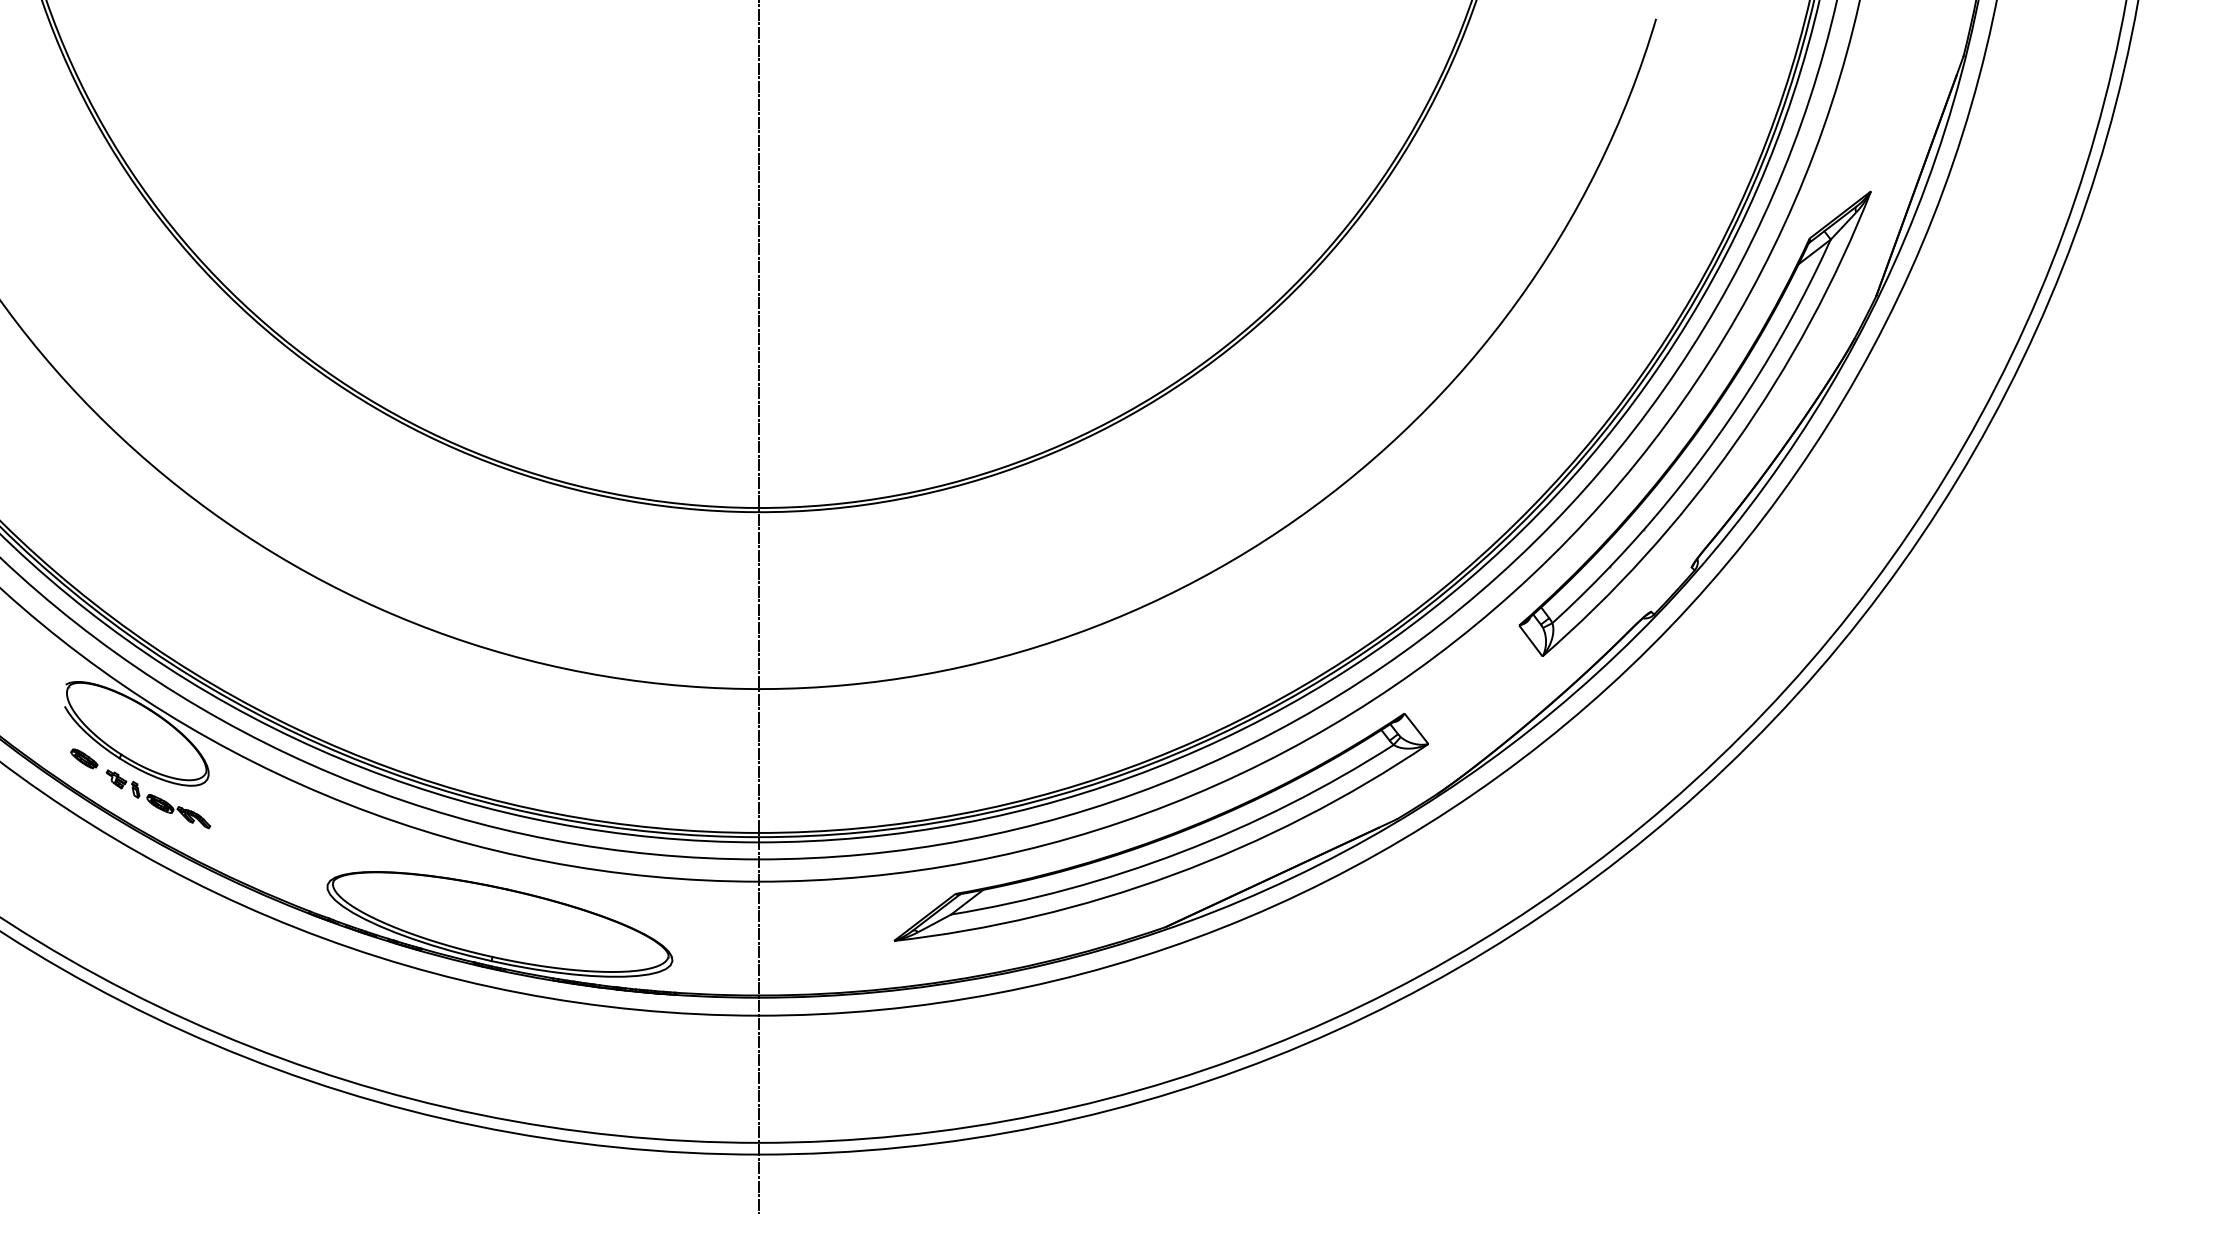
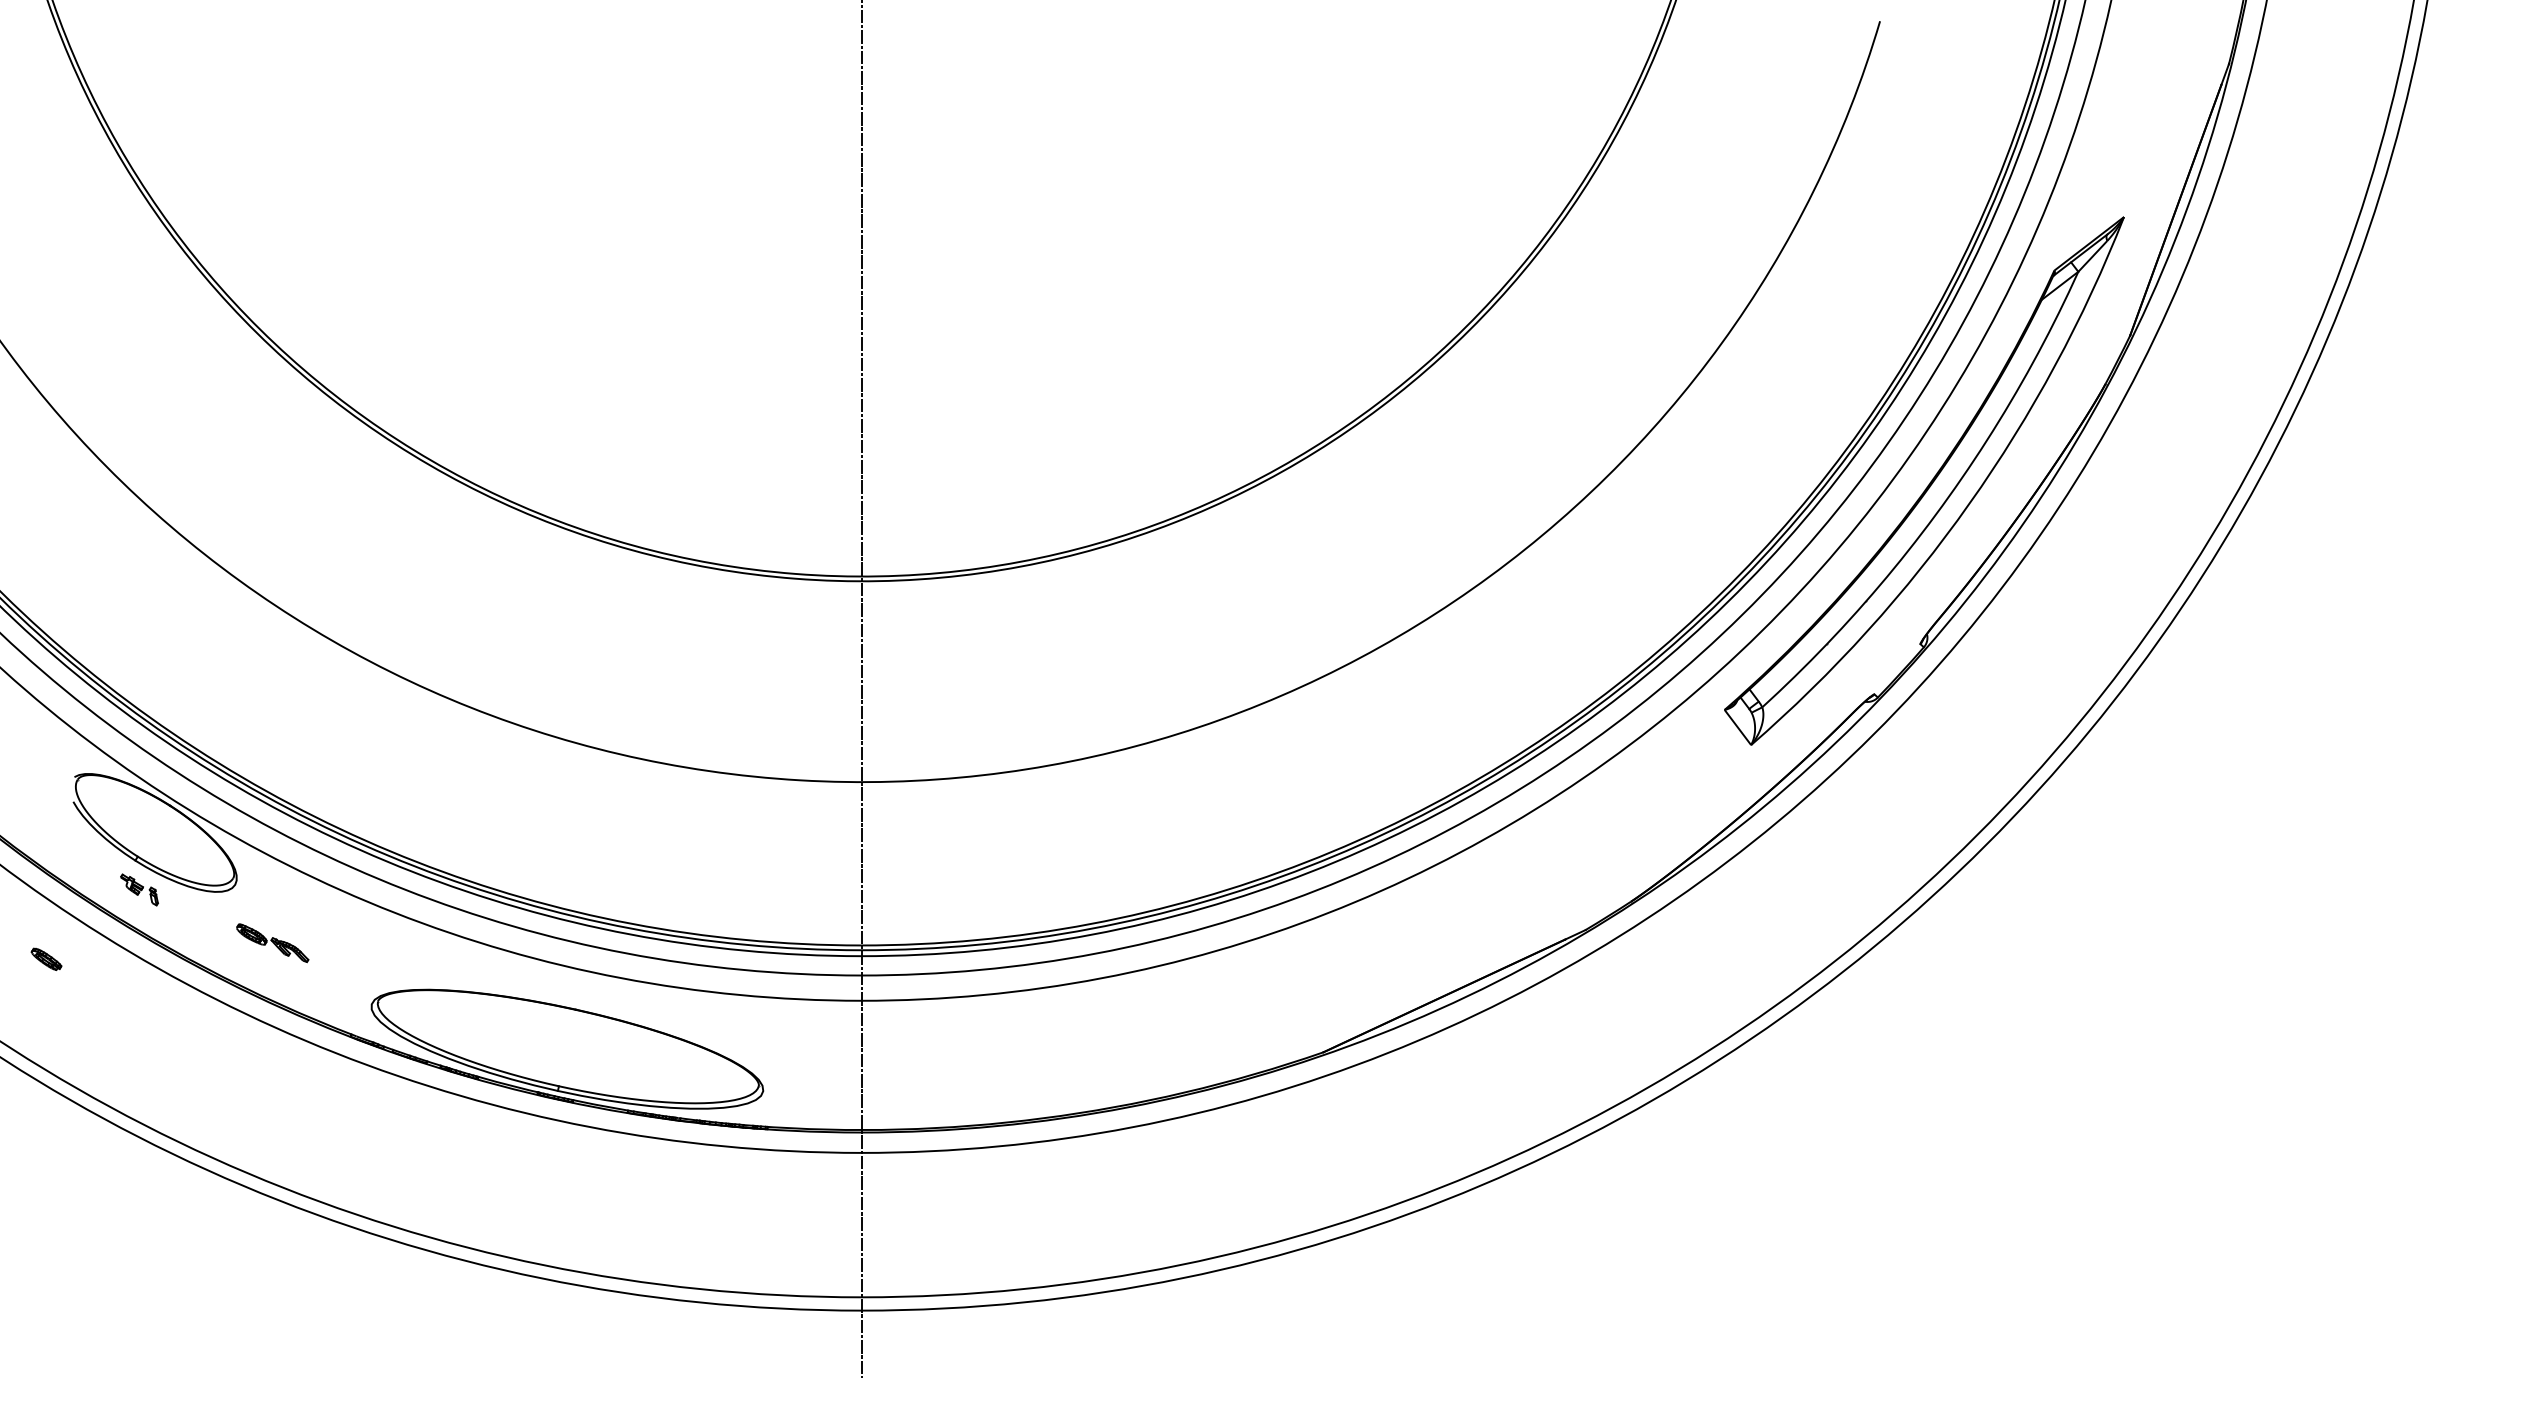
part: (84, 758) -> (46, 958), moved
part: (178, 811) -> (272, 943), moved
part: (1165, 835) -> (1322, 948), removed

